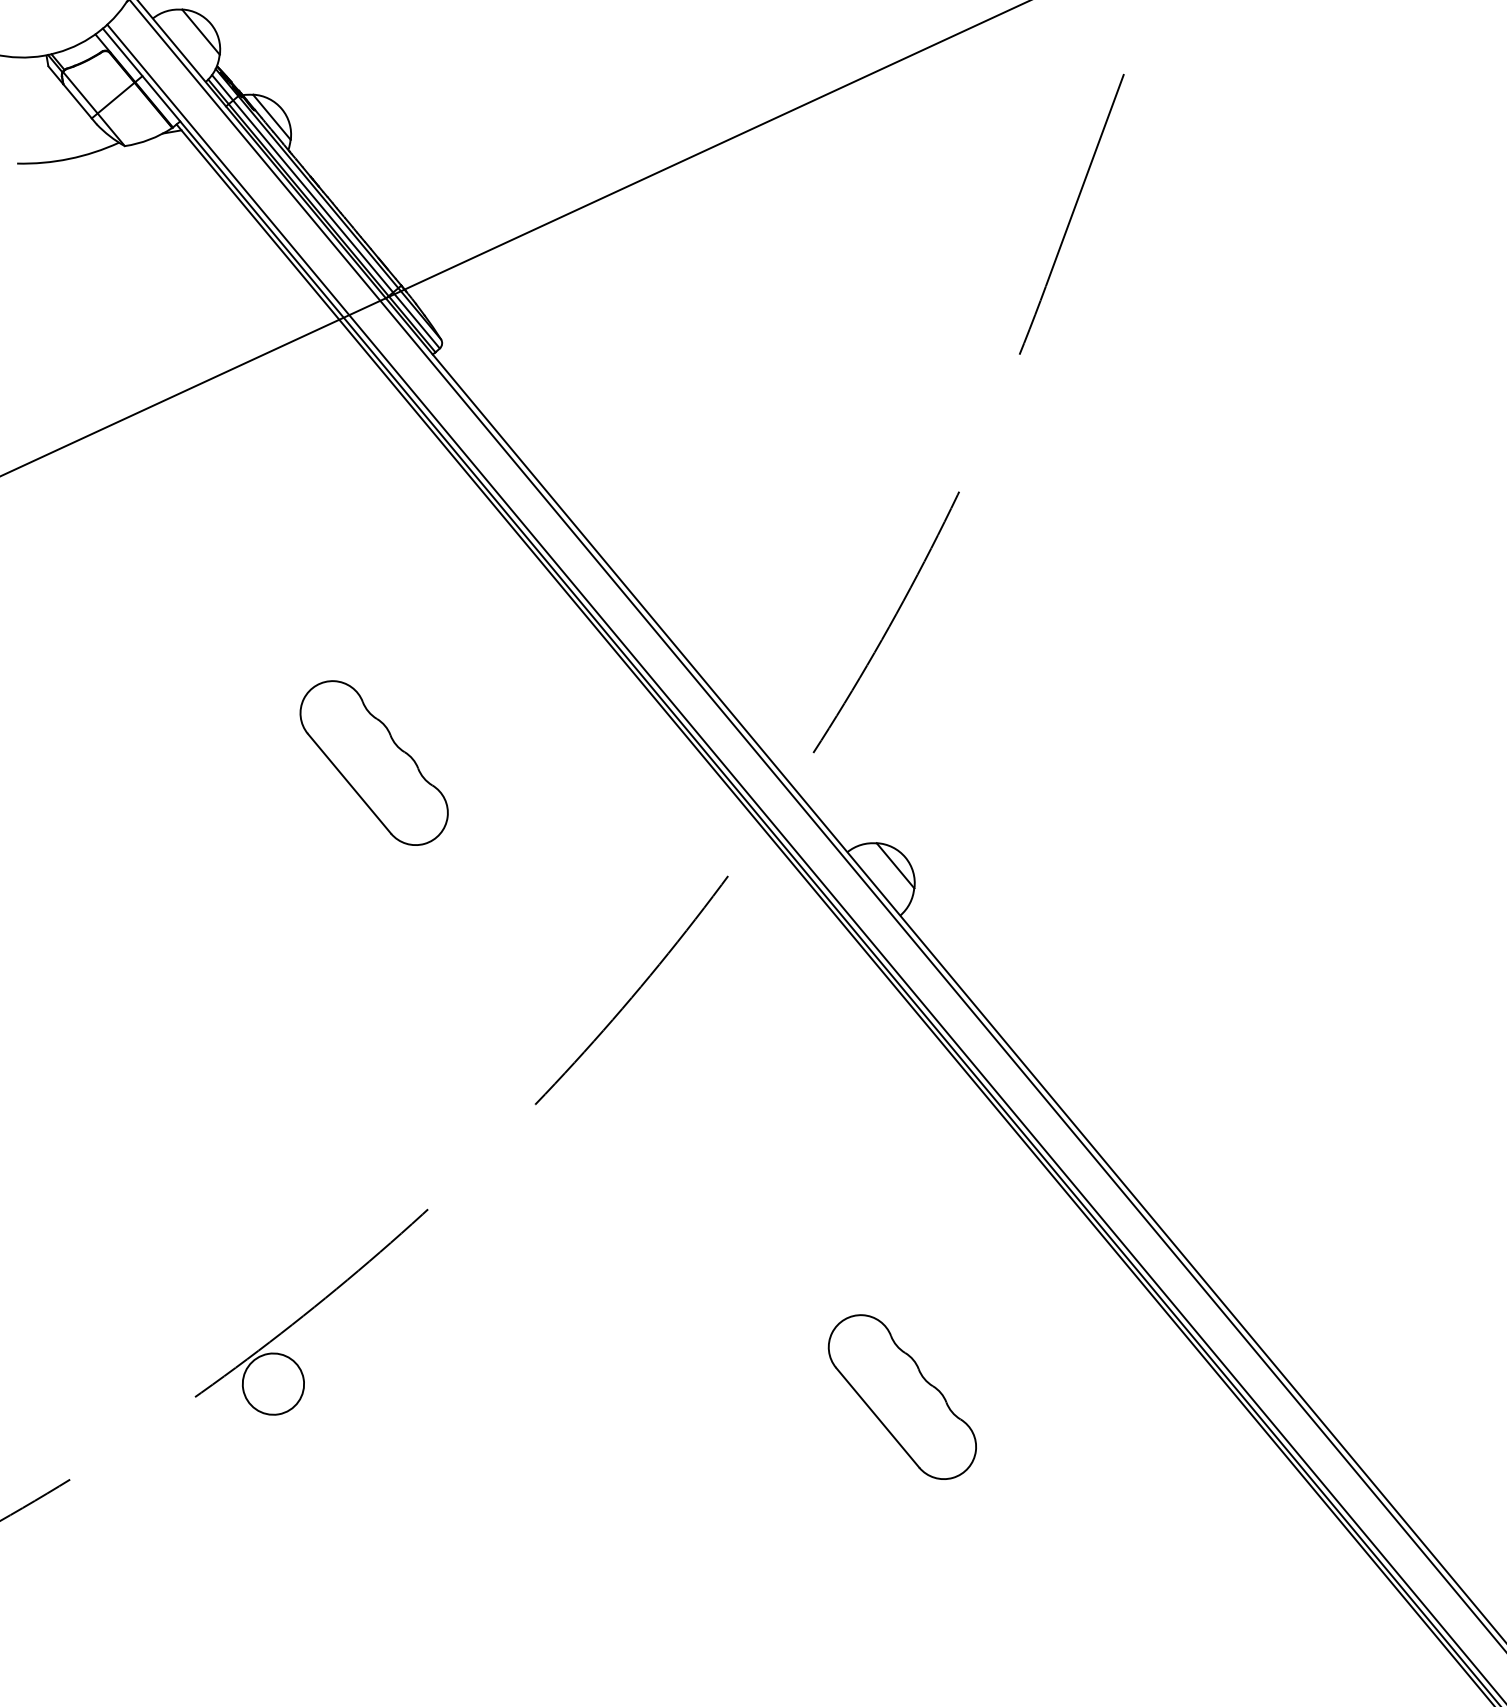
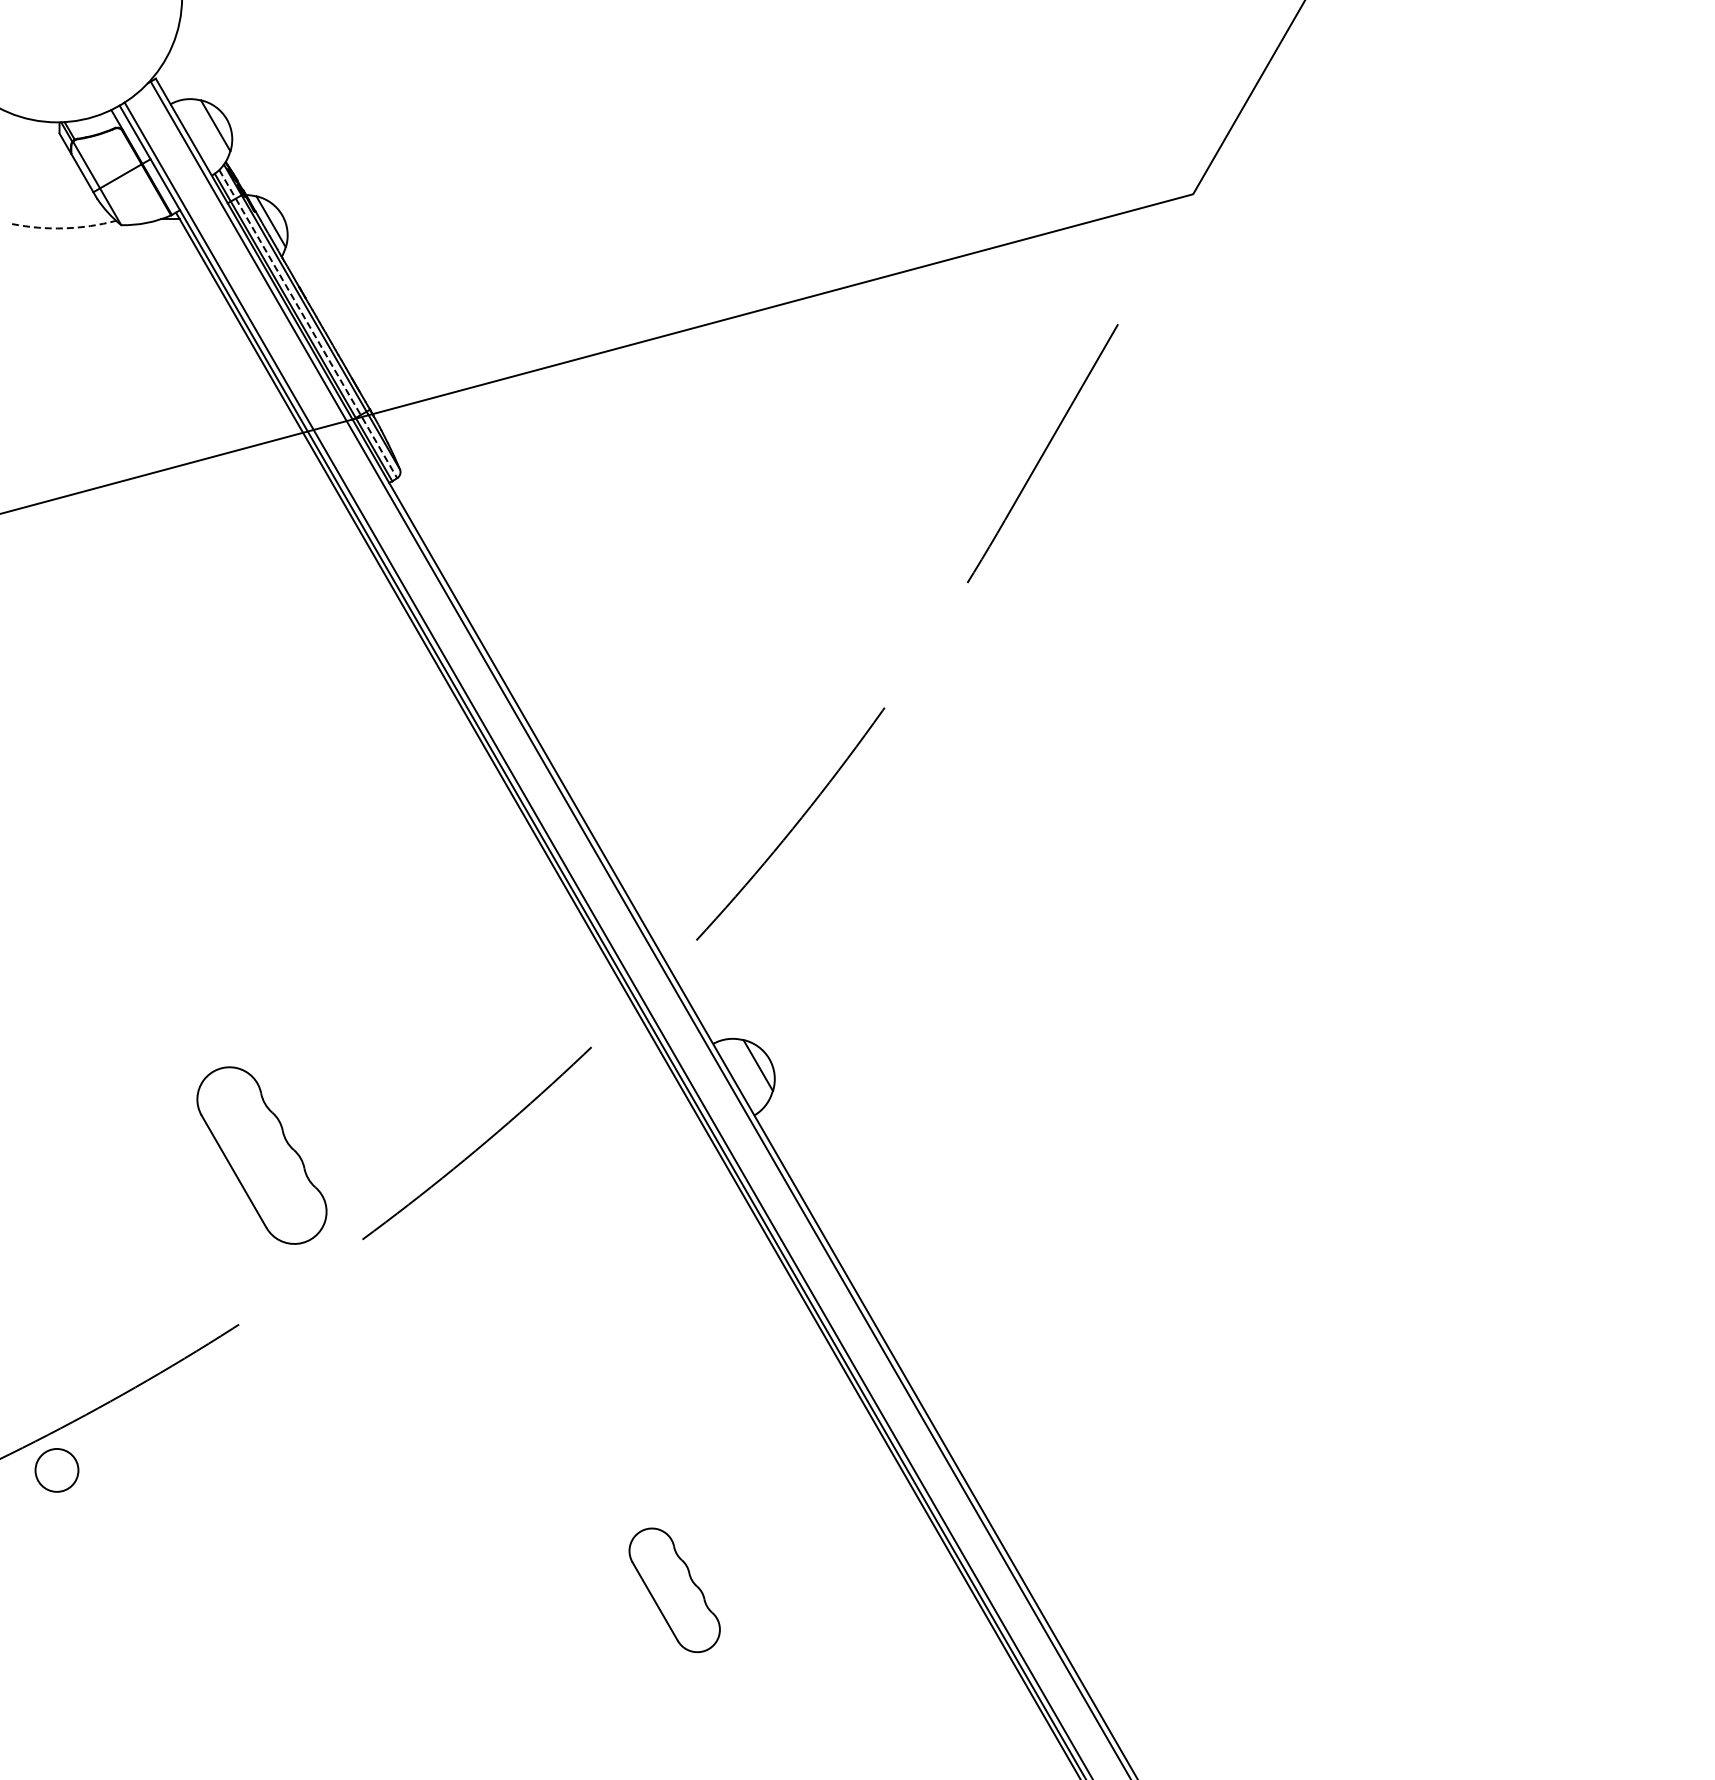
arc: (69, 159) -> (64, 228), solid -> dashed
line: (326, 212) -> (308, 324), solid -> dashed
part: (373, 763) -> (261, 1155), moved
circle: (272, 1384) -> (56, 1470), size x0.7
part: (902, 1397) -> (674, 1590), size x0.7

